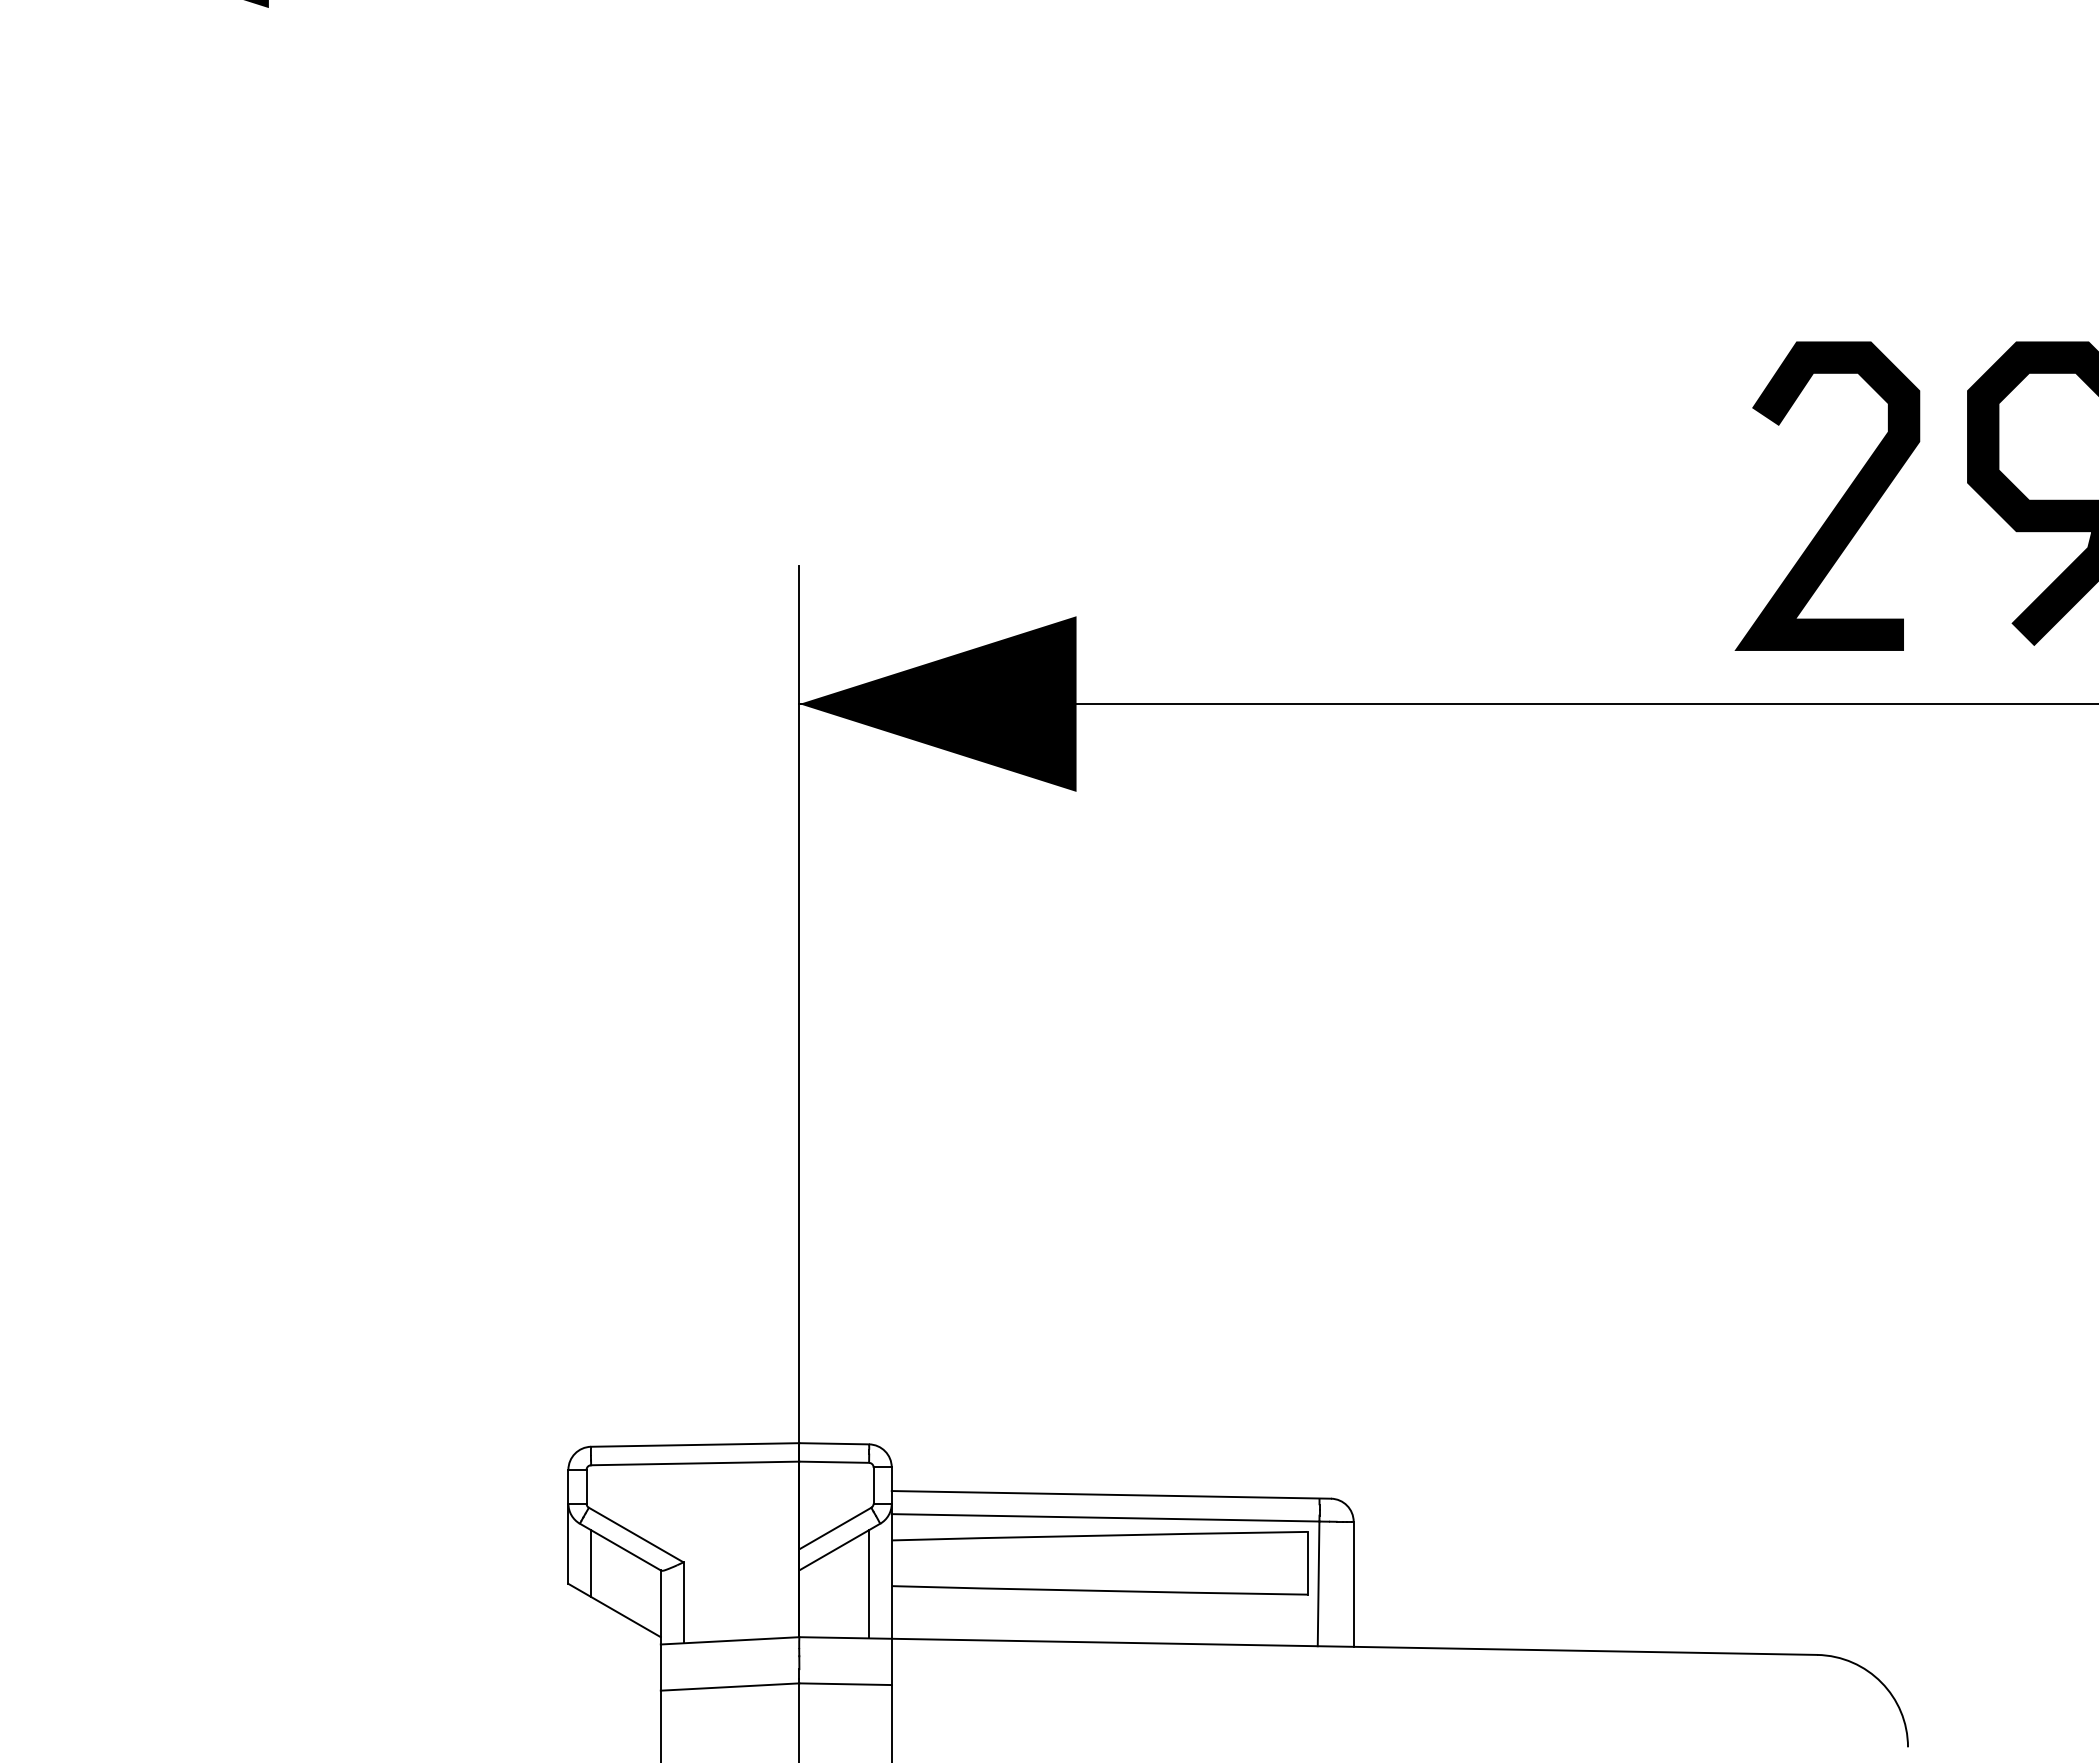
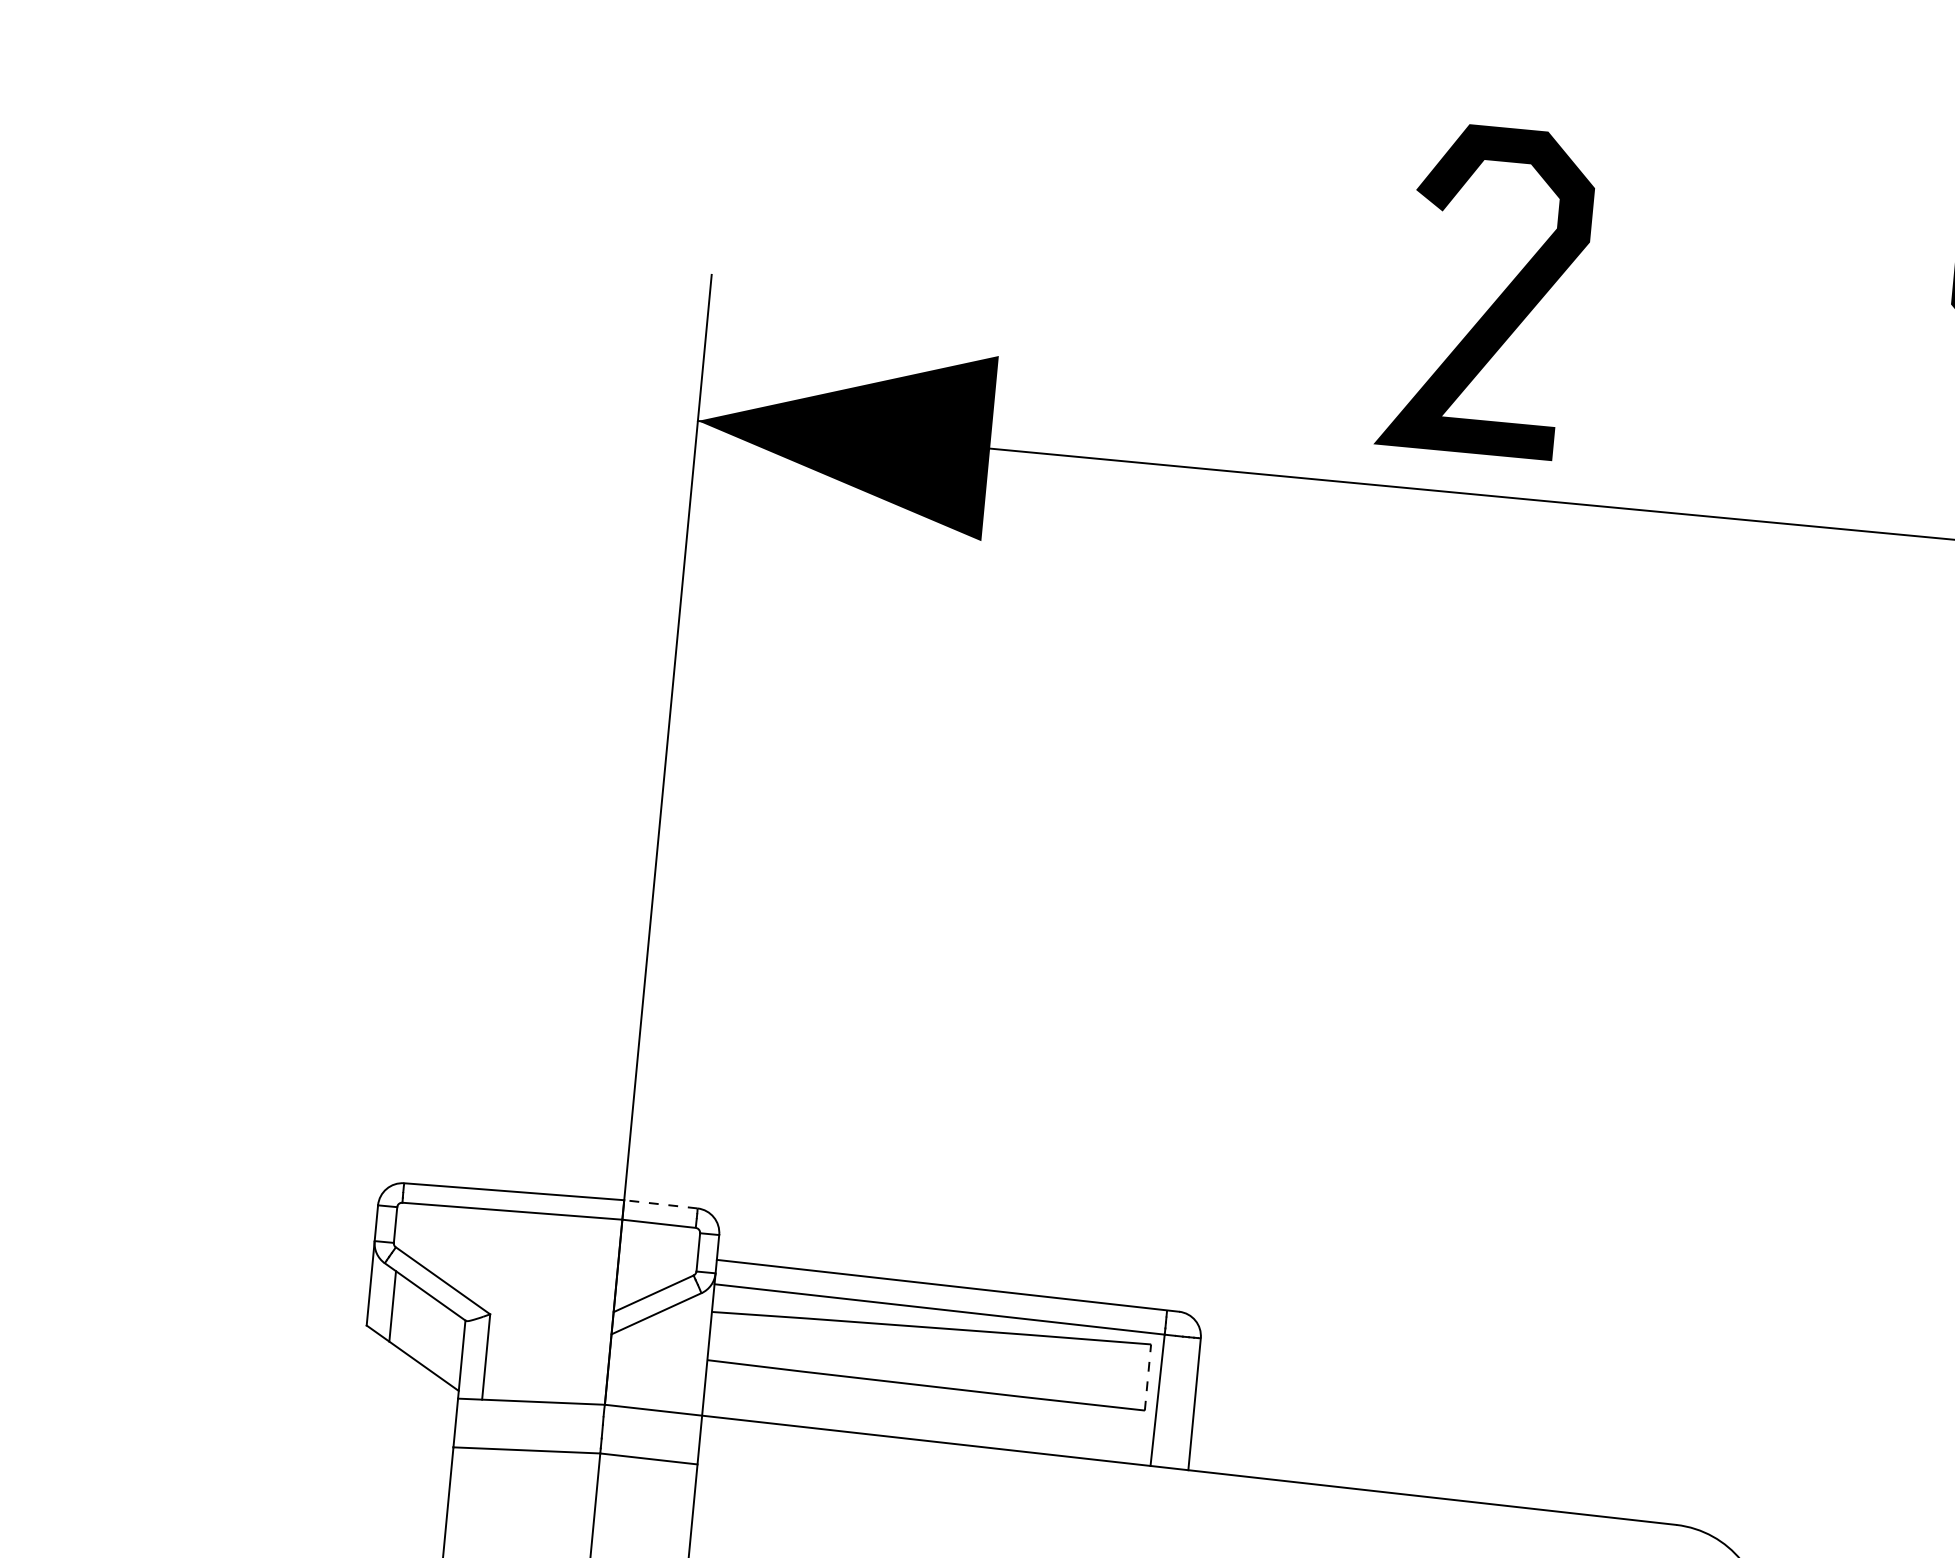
curve: (1836, 504) -> (1495, 300), moved
line: (834, 1443) -> (661, 1204), solid -> dashed
line: (1307, 1562) -> (1148, 1376), solid -> dashed
line: (869, 1584) -> (684, 1356), removed

